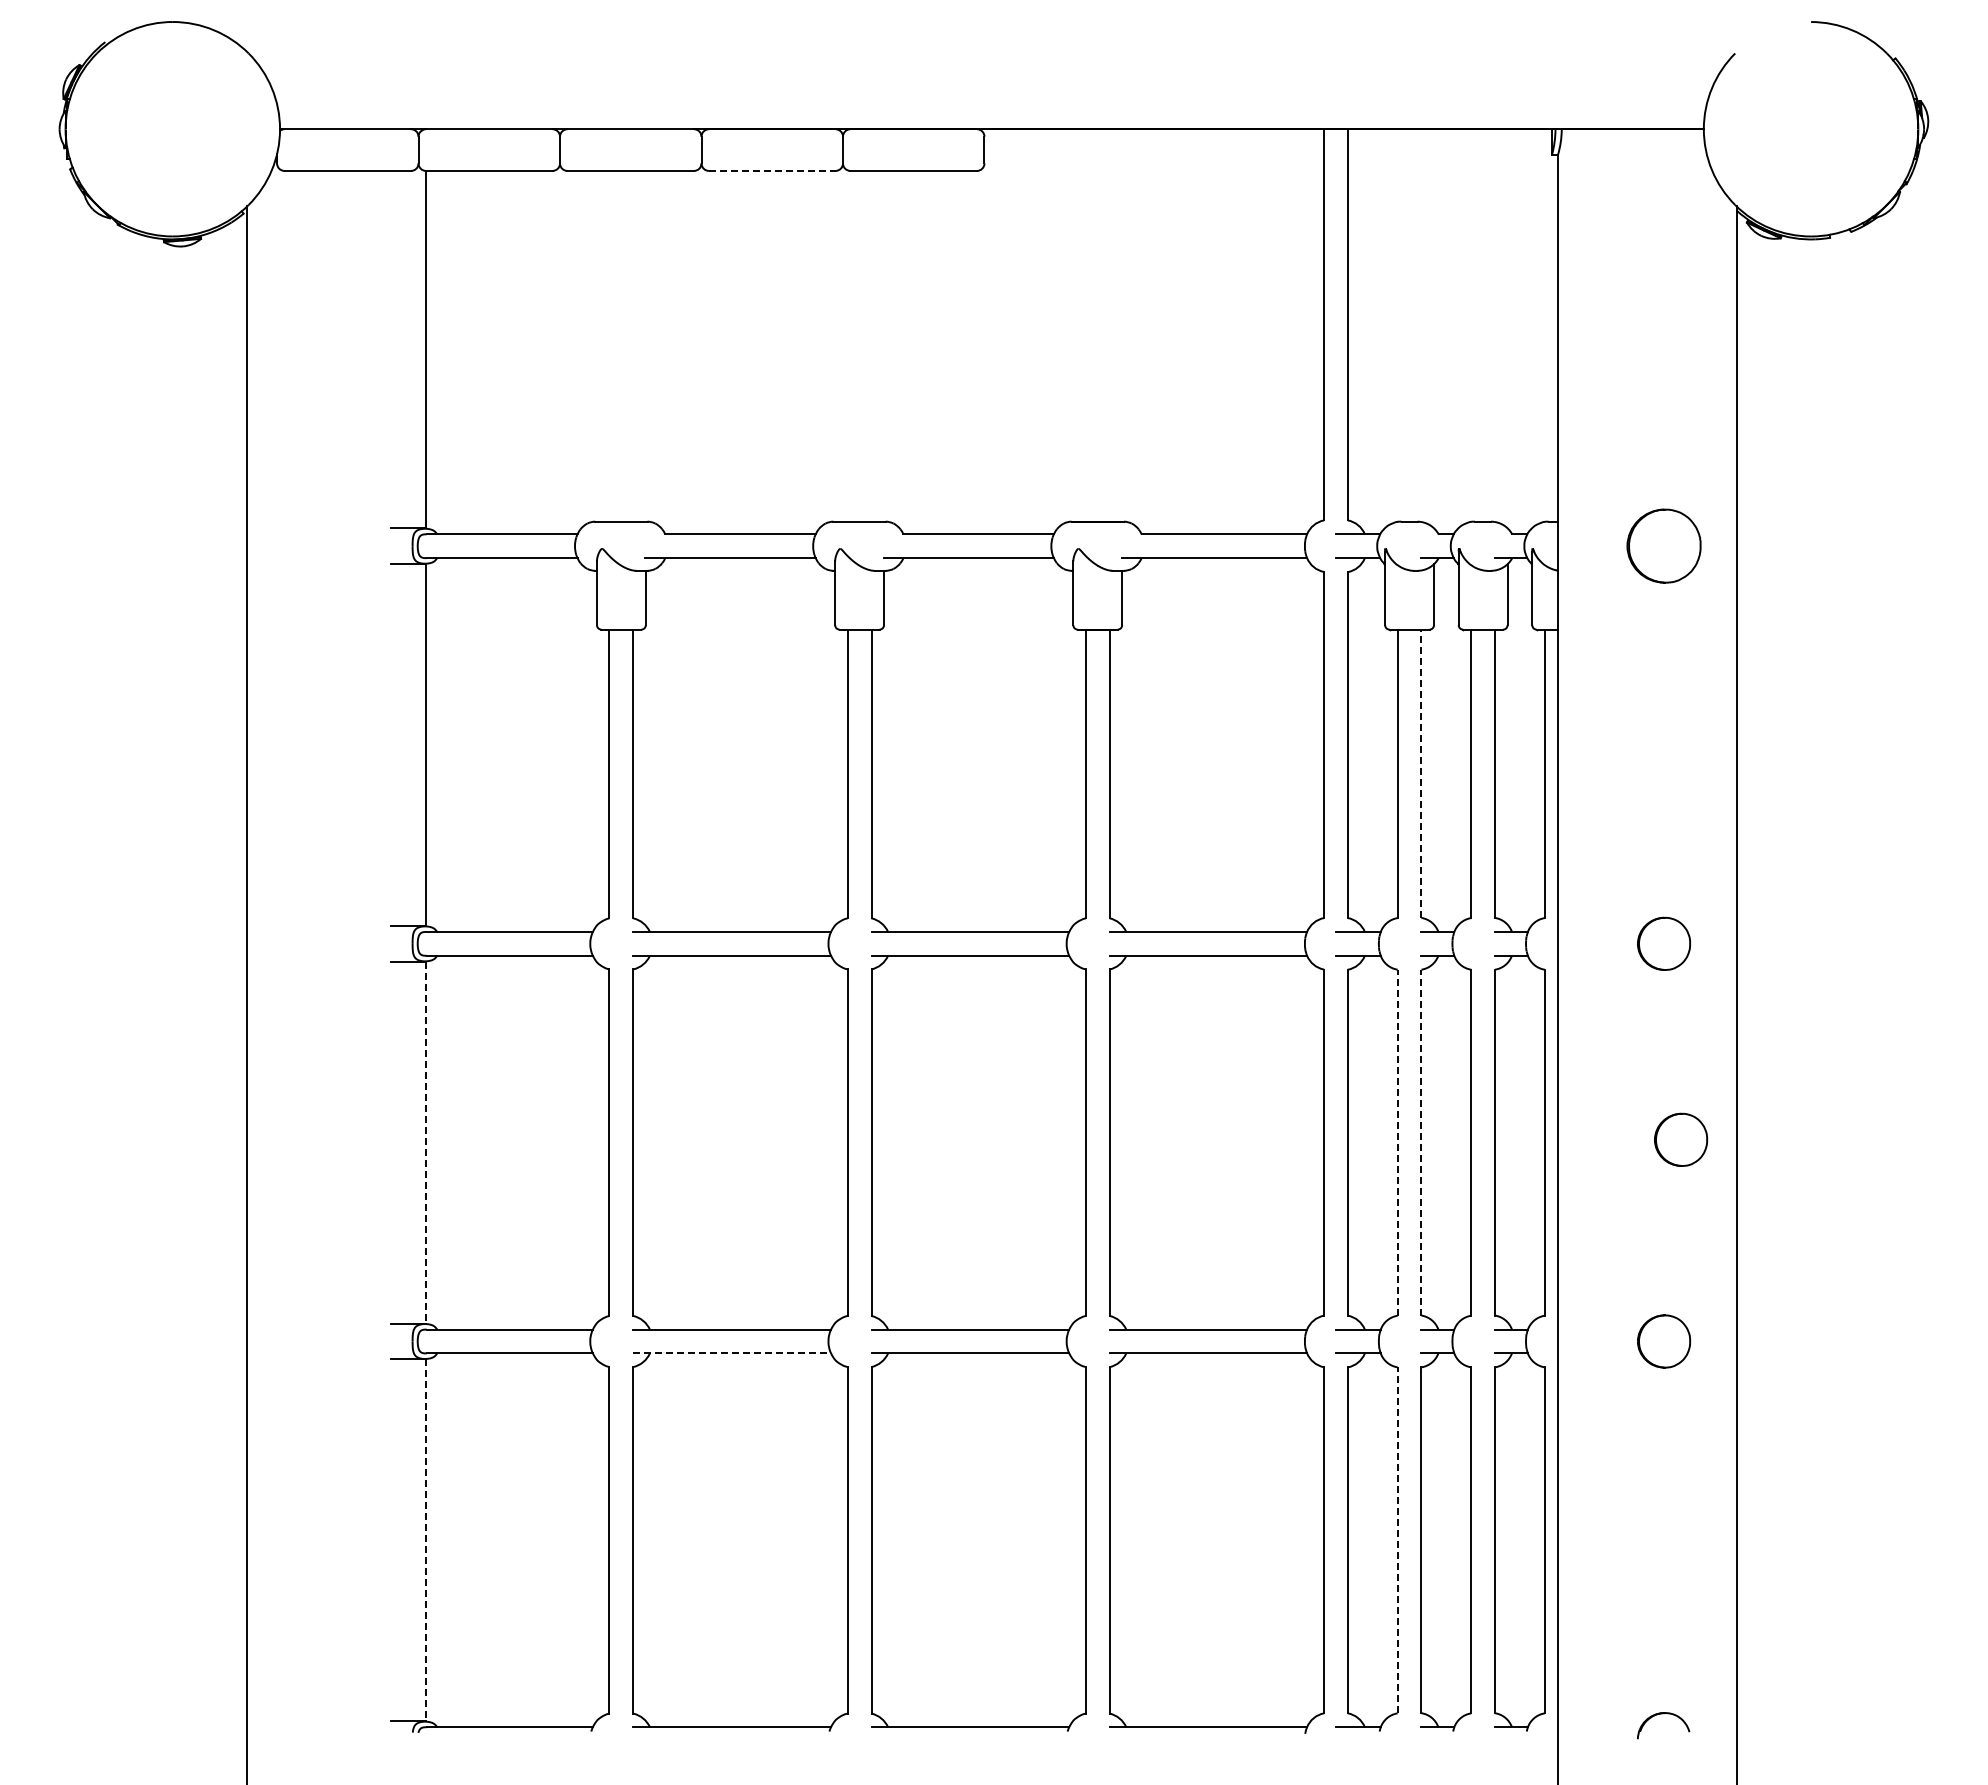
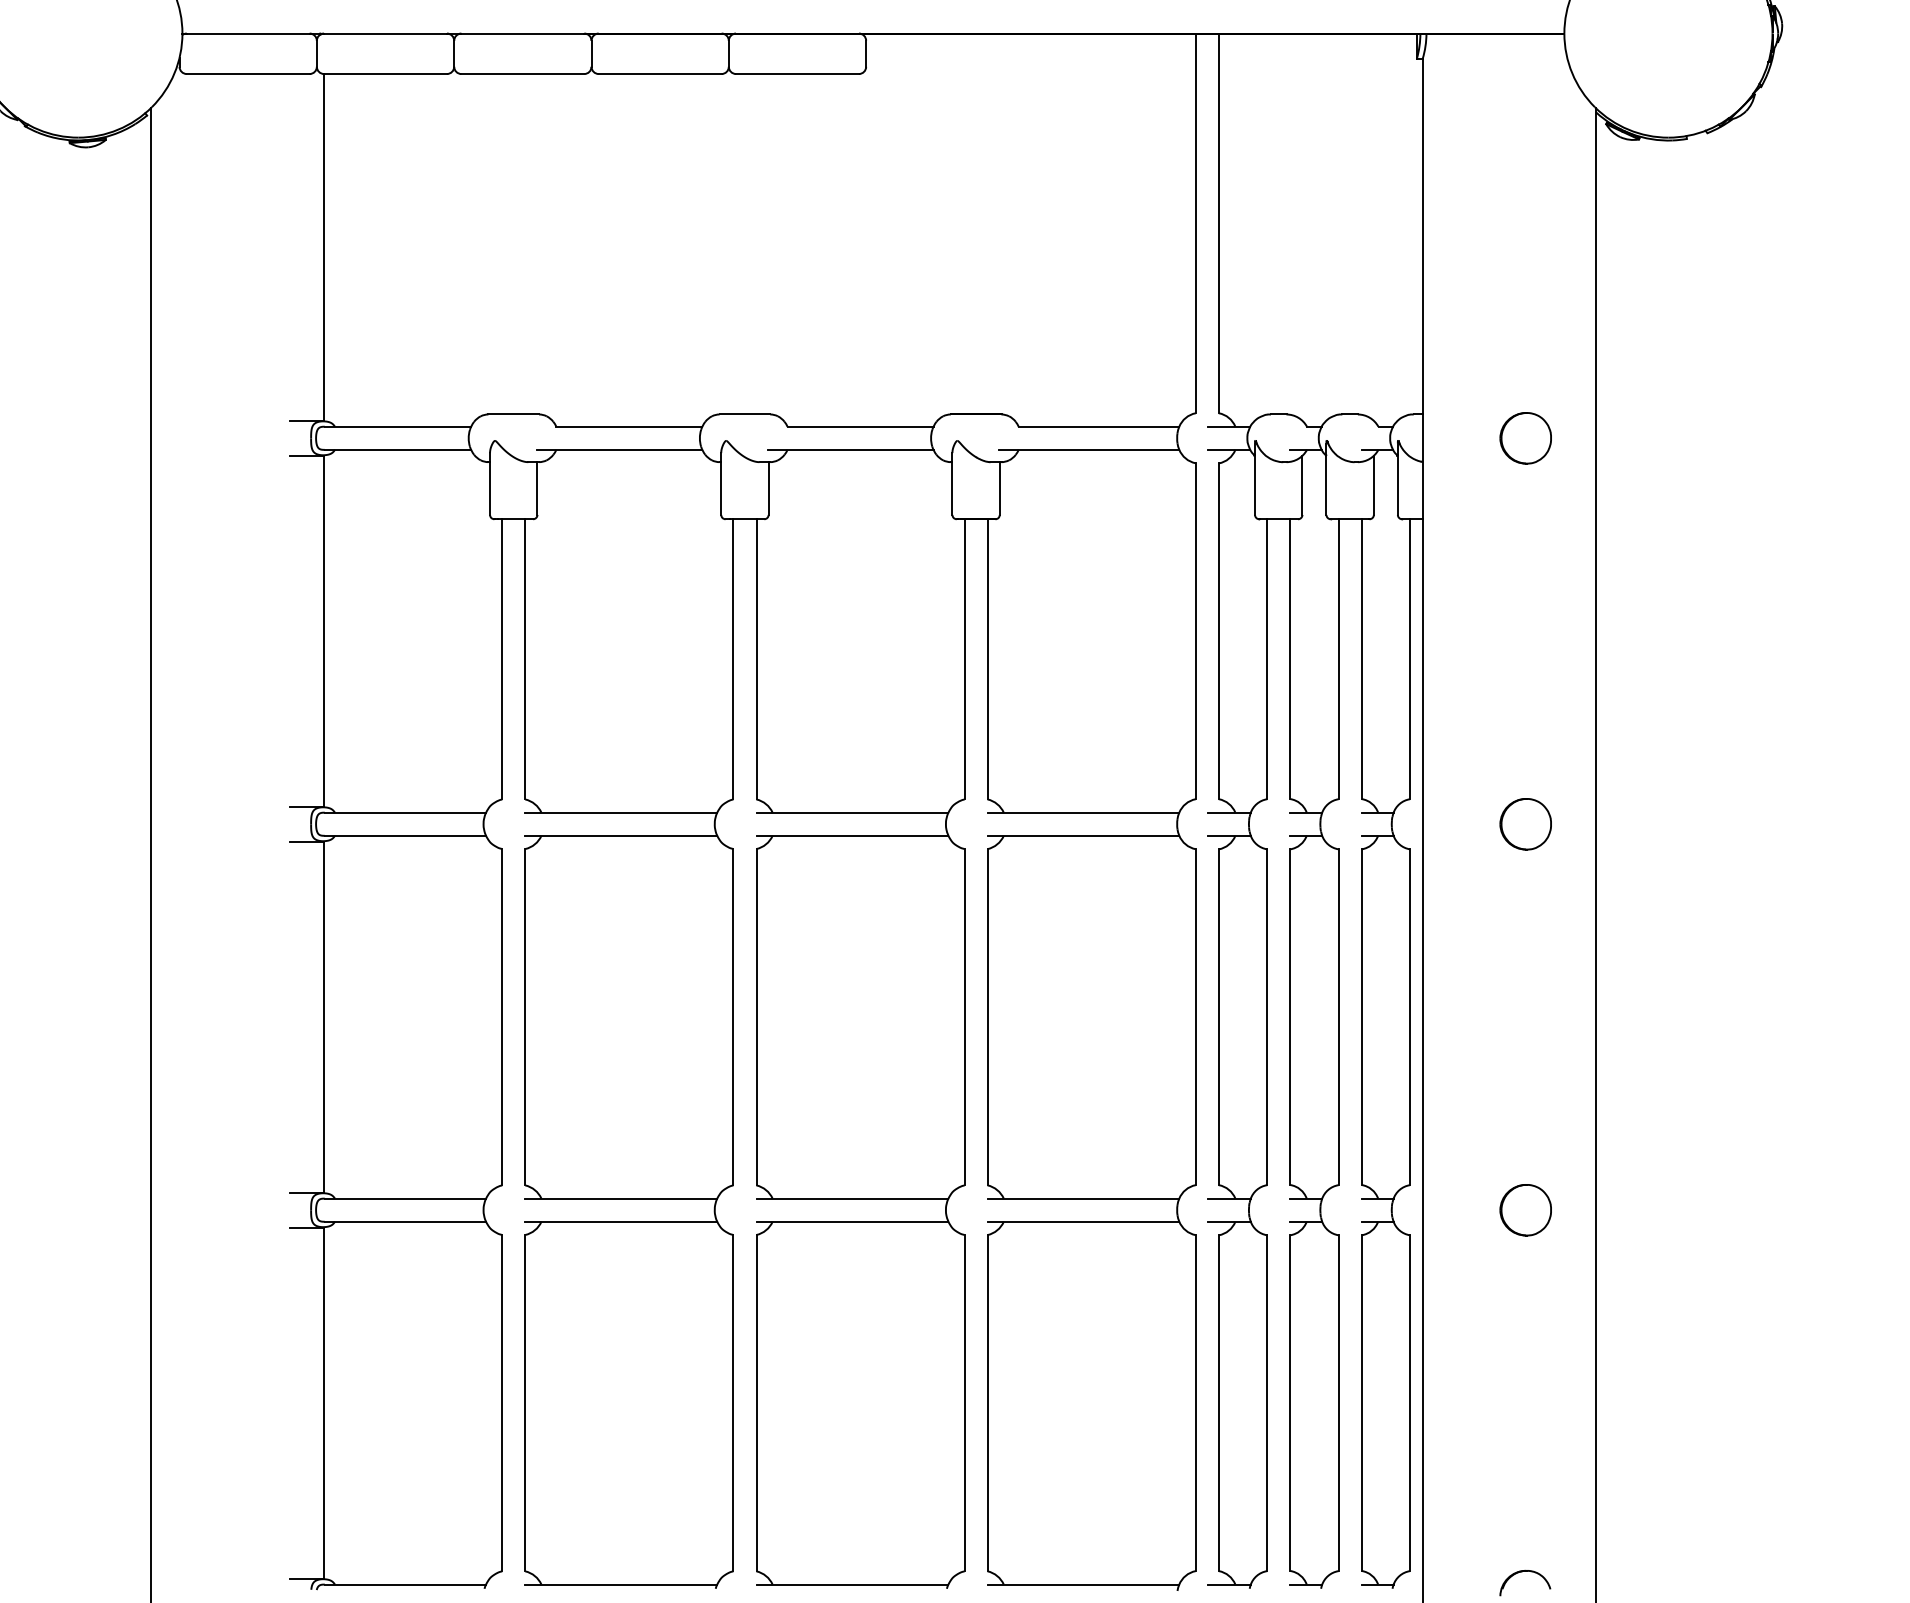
line: (772, 170) -> (660, 73), dashed -> solid
part: (1663, 546) -> (1525, 438), size x0.71
line: (1421, 773) -> (1290, 658), dashed -> solid
part: (1680, 1139) -> (1541, 1014), removed
line: (425, 1142) -> (323, 1017), dashed -> solid
line: (1397, 1142) -> (1267, 1017), dashed -> solid
line: (1421, 1142) -> (1290, 1017), dashed -> solid
line: (732, 1353) -> (621, 1221), dashed -> solid
line: (425, 1540) -> (323, 1403), dashed -> solid
line: (1397, 1540) -> (1267, 1403), dashed -> solid

